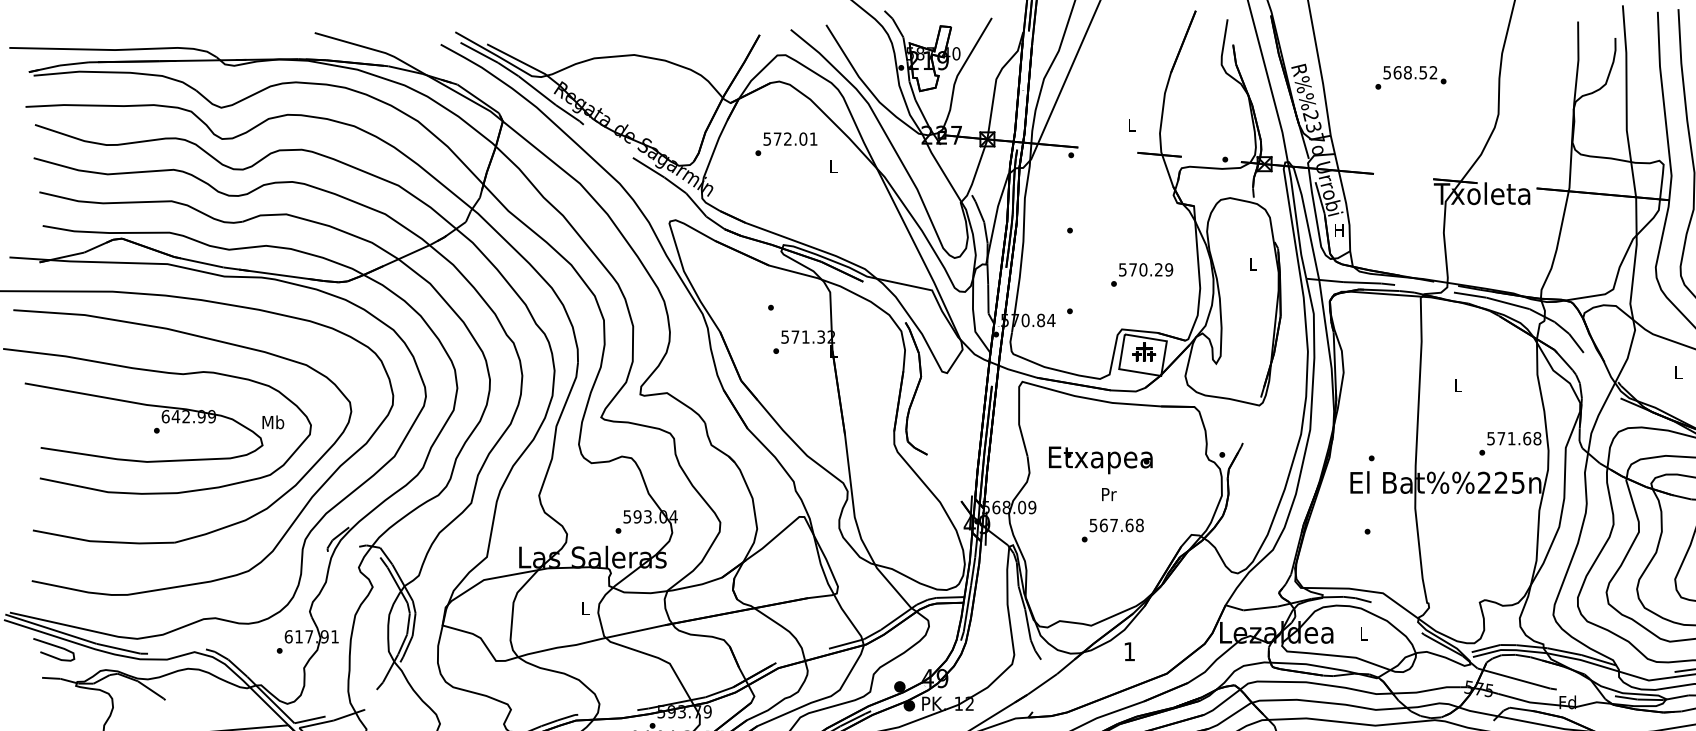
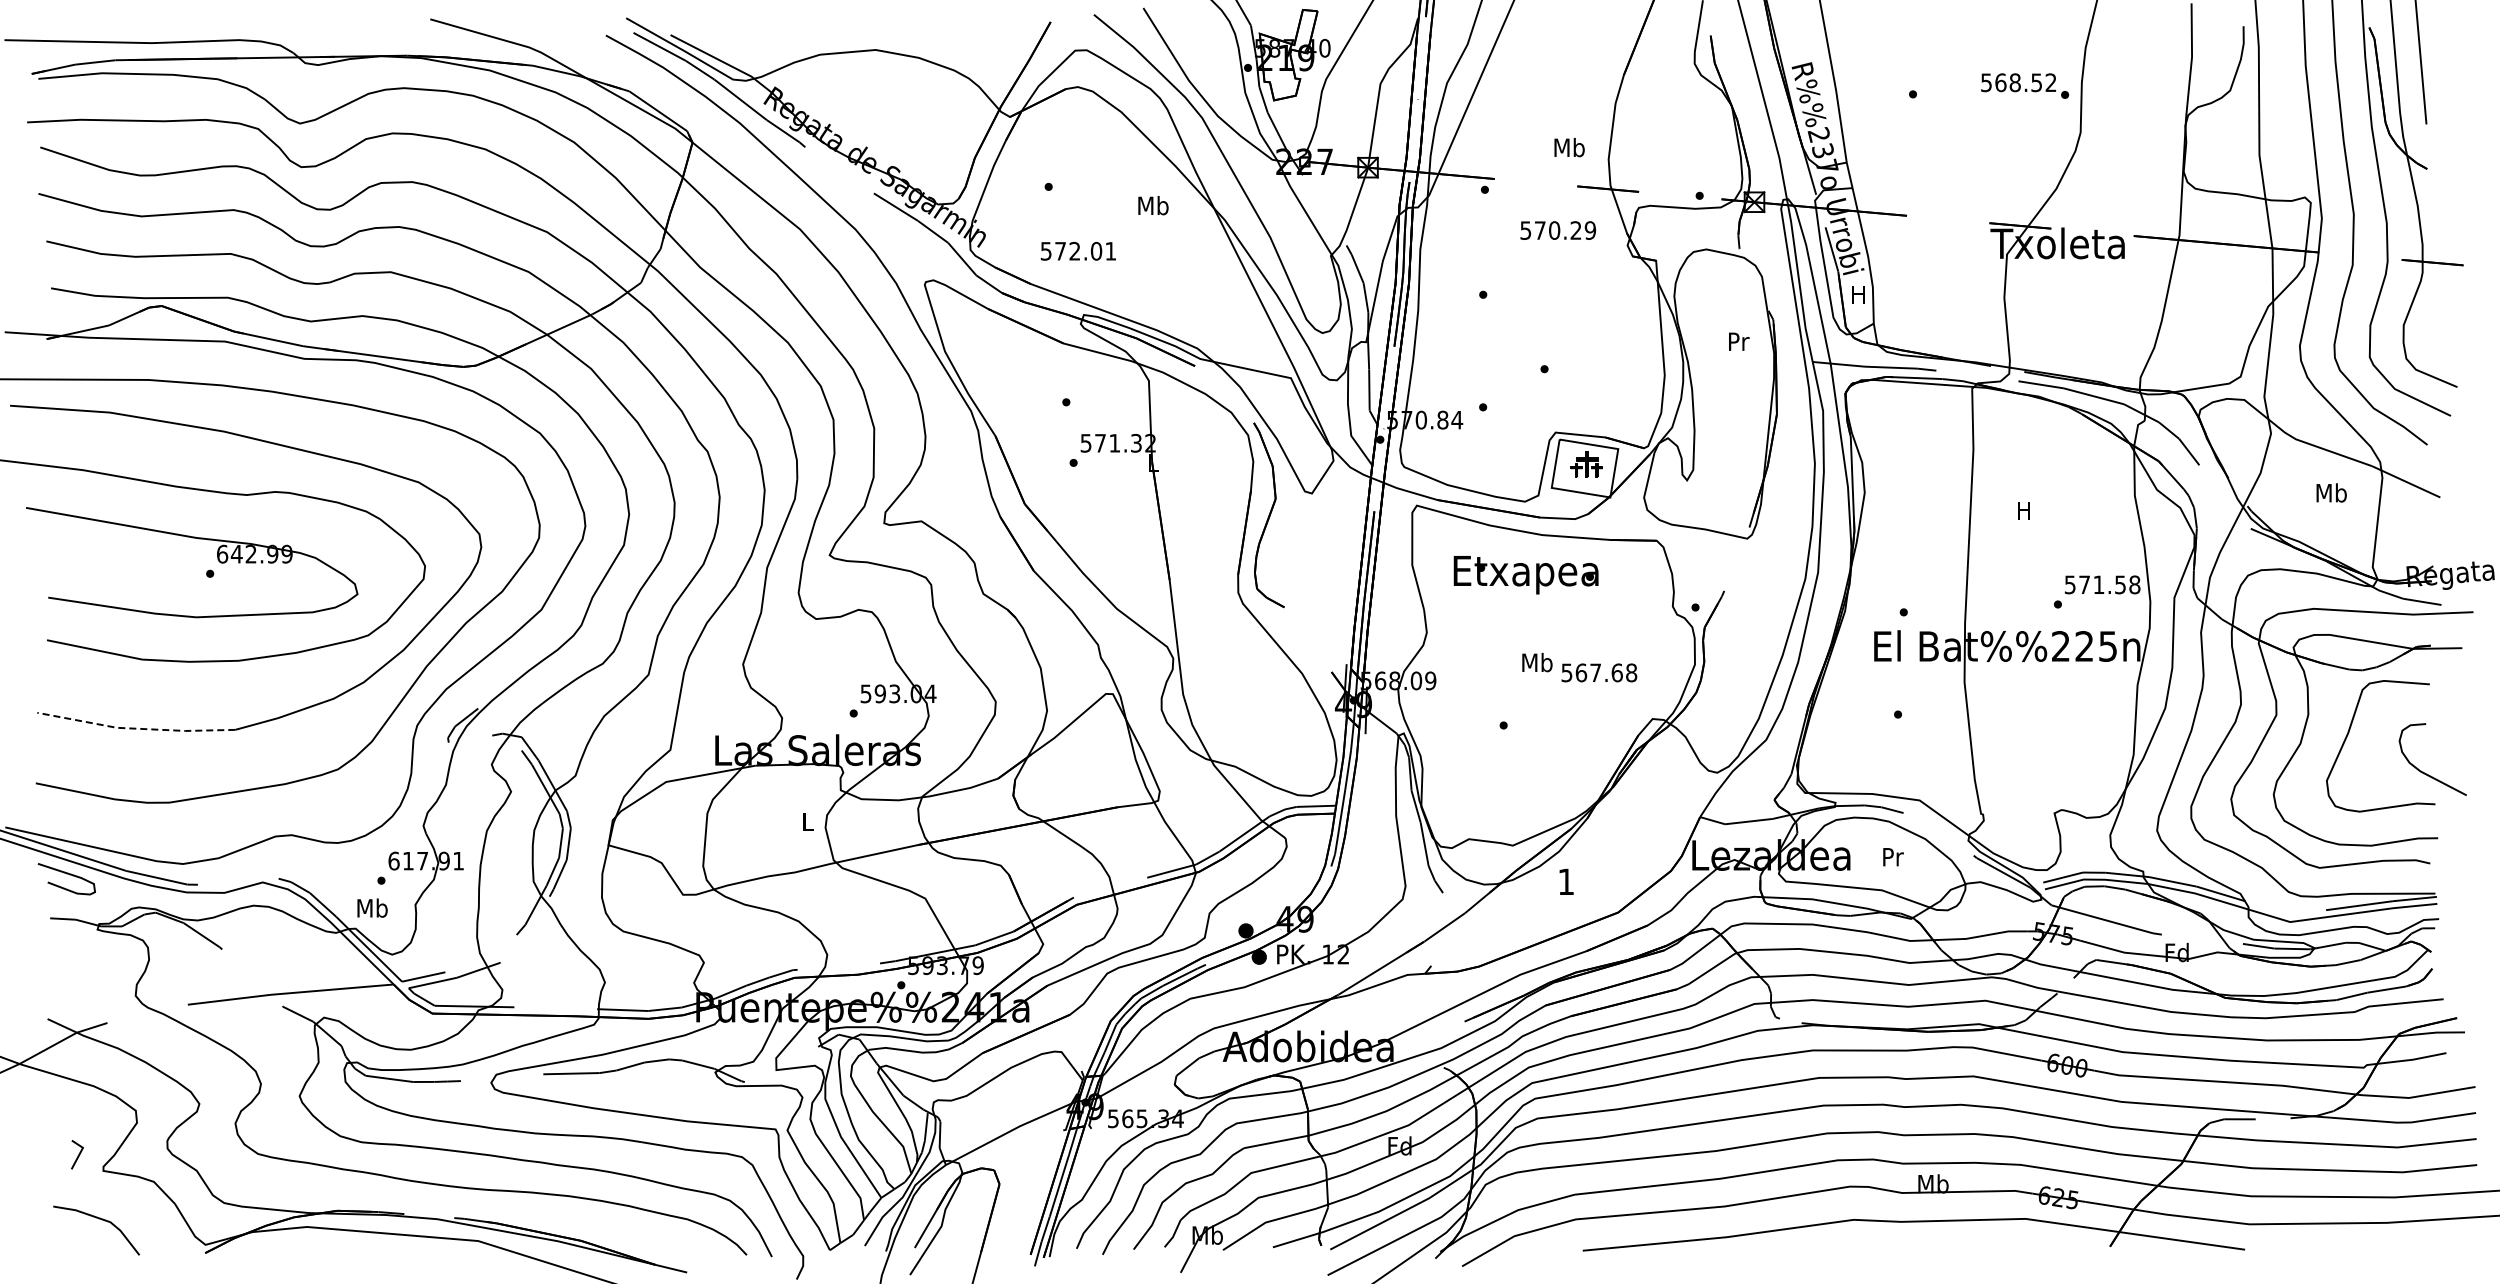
text: (1414, 74) -> (2024, 85), moved
text: (1131, 124) -> (1569, 147), L -> Mb
text: (789, 138) -> (1077, 250), moved
text: (833, 166) -> (1153, 205), L -> Mb
text: (1253, 264) -> (1739, 341), L -> Pr
text: (1146, 269) -> (1558, 230), moved
text: (1678, 372) -> (2331, 492), L -> Mb
text: (1457, 385) -> (2023, 510), L -> H
text: (273, 421) -> (372, 907), moved
text: (1527, 438) -> (2120, 584), 571.68 -> 571.58
text: (1100, 460) -> (1525, 575), moved
text: (1108, 494) -> (1537, 662), Pr -> Mb
text: (1116, 525) -> (1599, 672), moved
line: (103, 541) -> (135, 728), solid -> dashed
text: (1364, 634) -> (1893, 857), L -> Pr

